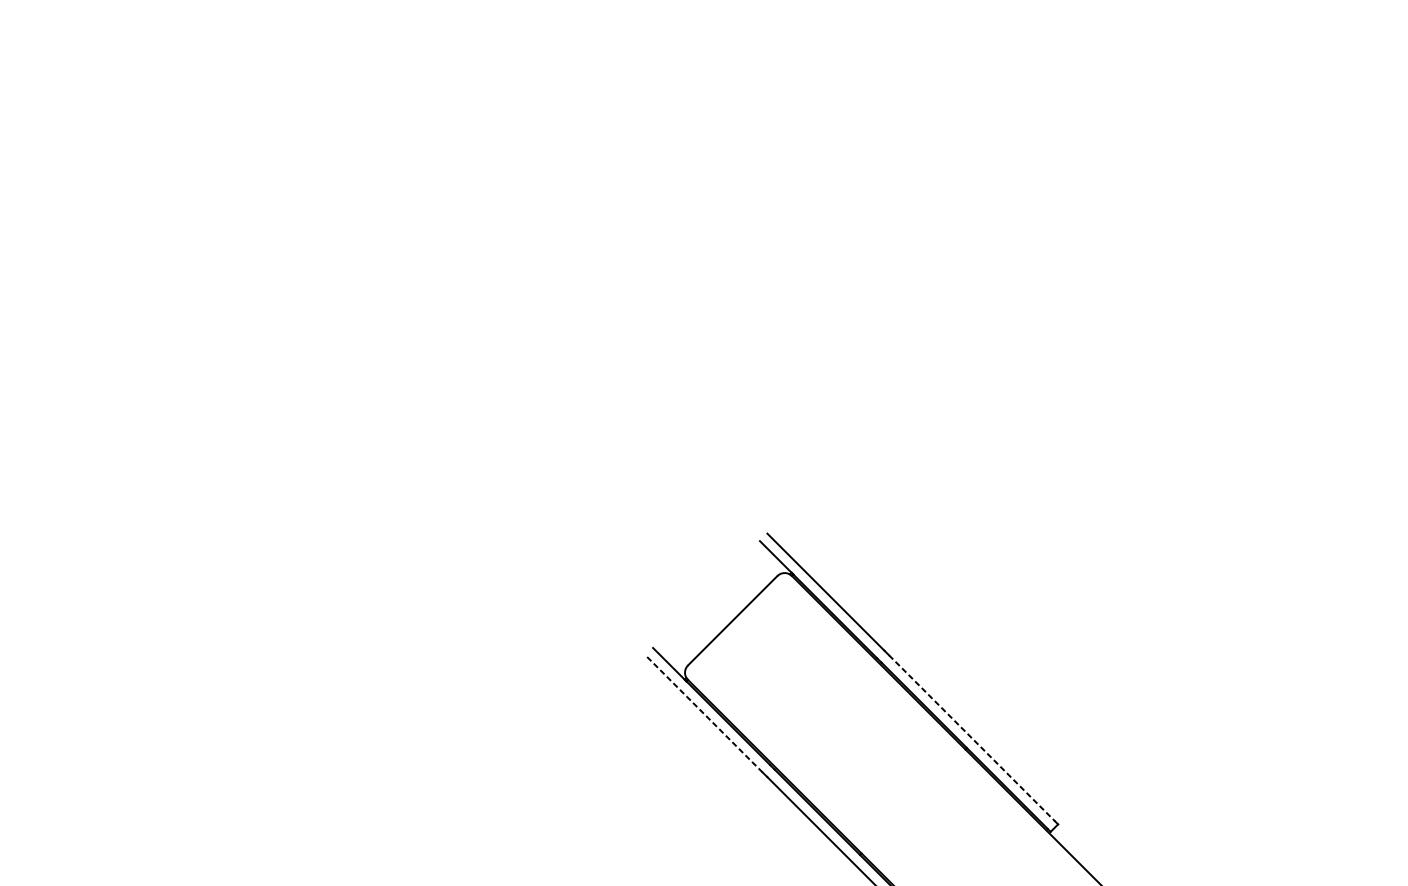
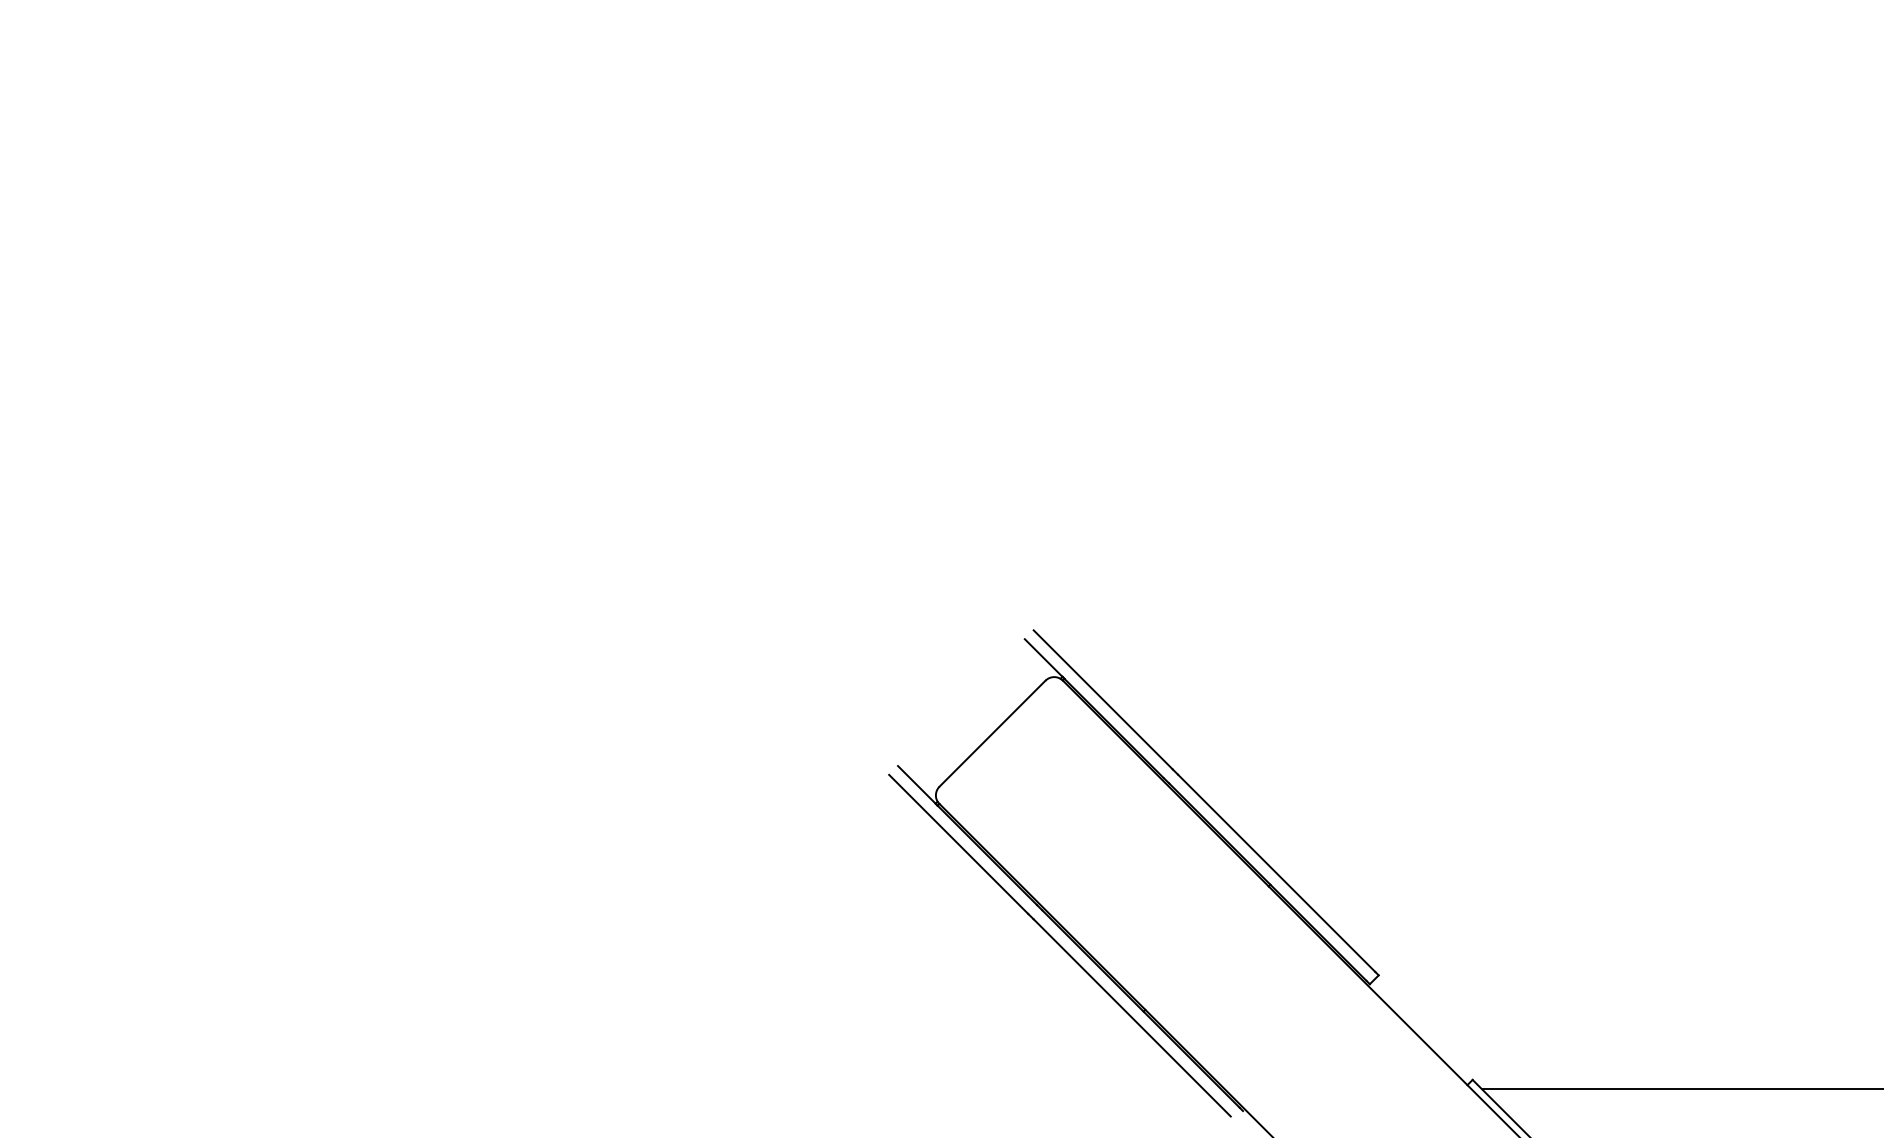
line: (704, 714) -> (958, 844), dashed -> solid
line: (972, 738) -> (1276, 873), dashed -> solid

